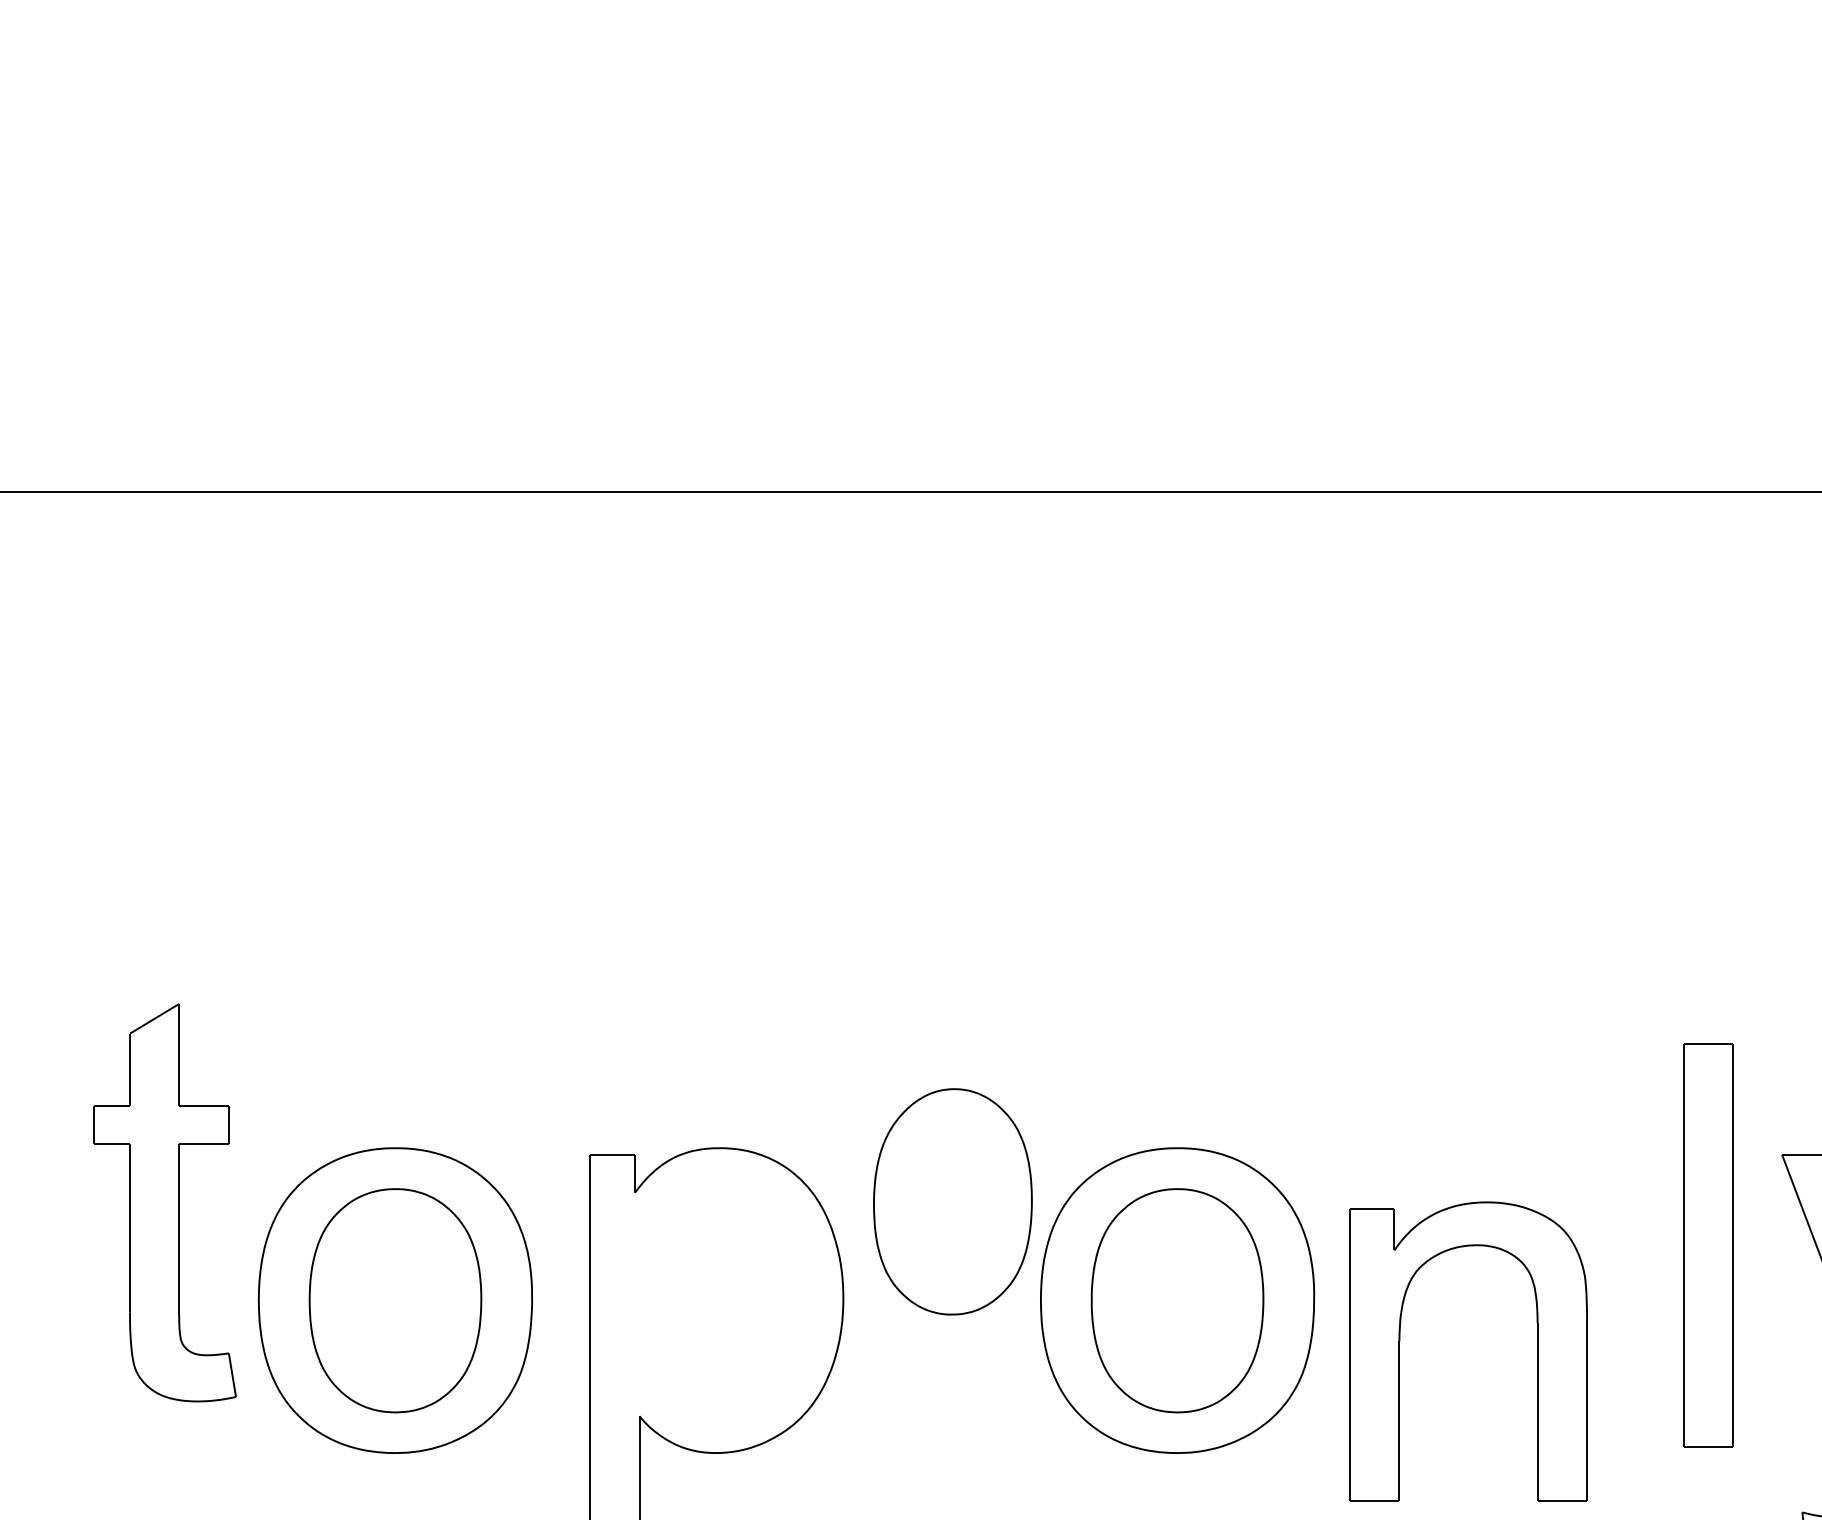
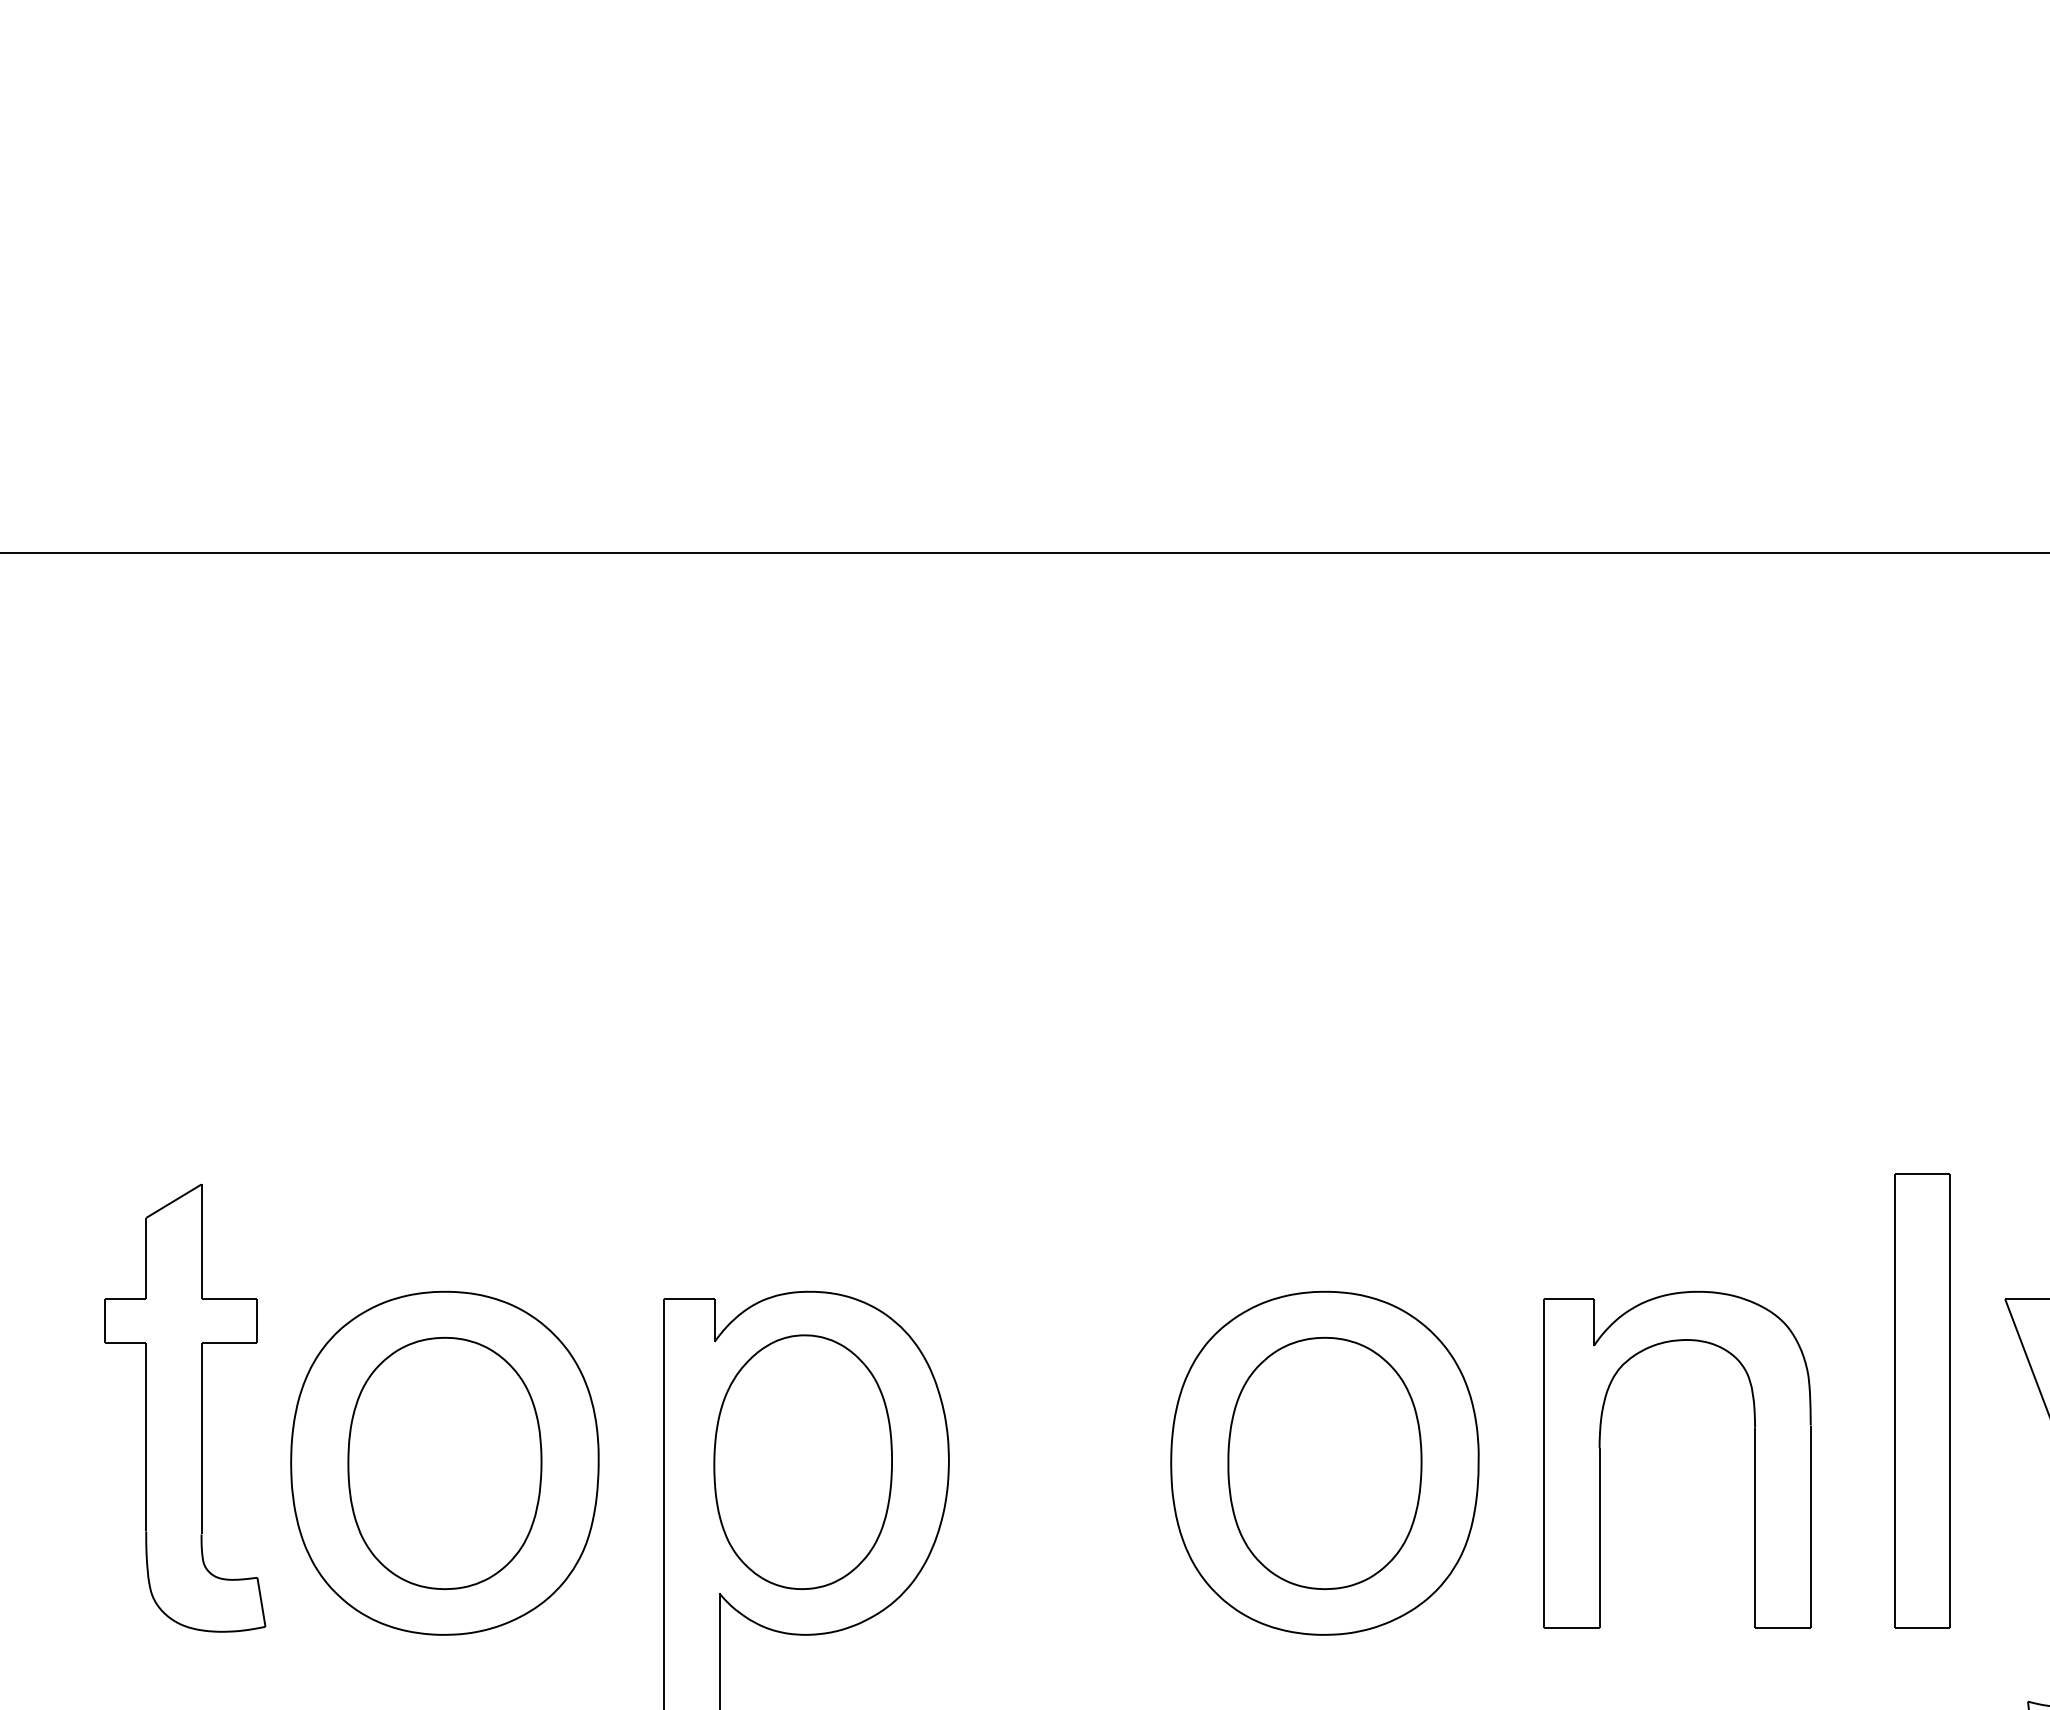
part: (952, 1202) -> (802, 1462), moved
part: (164, 1203) -> (185, 1408), moved
part: (1400, 1351) -> (1600, 1459), moved

